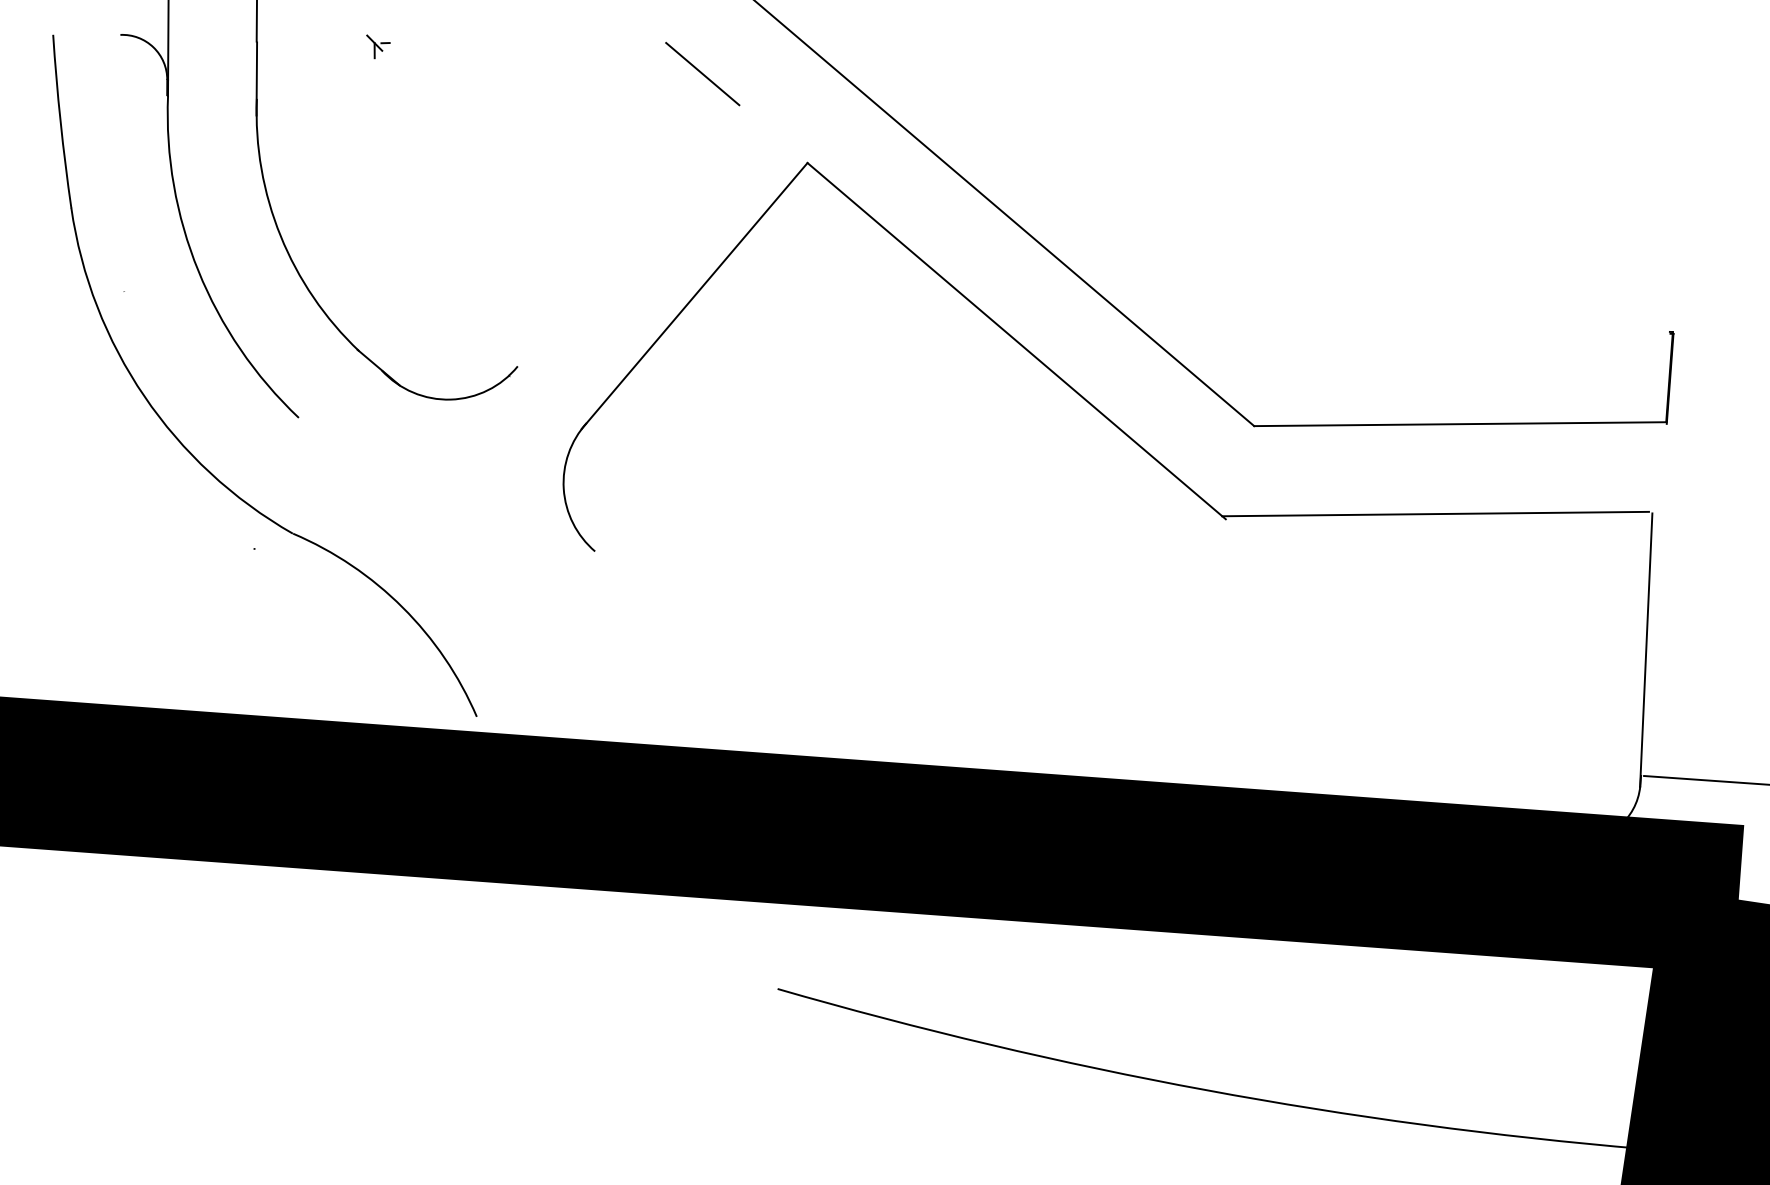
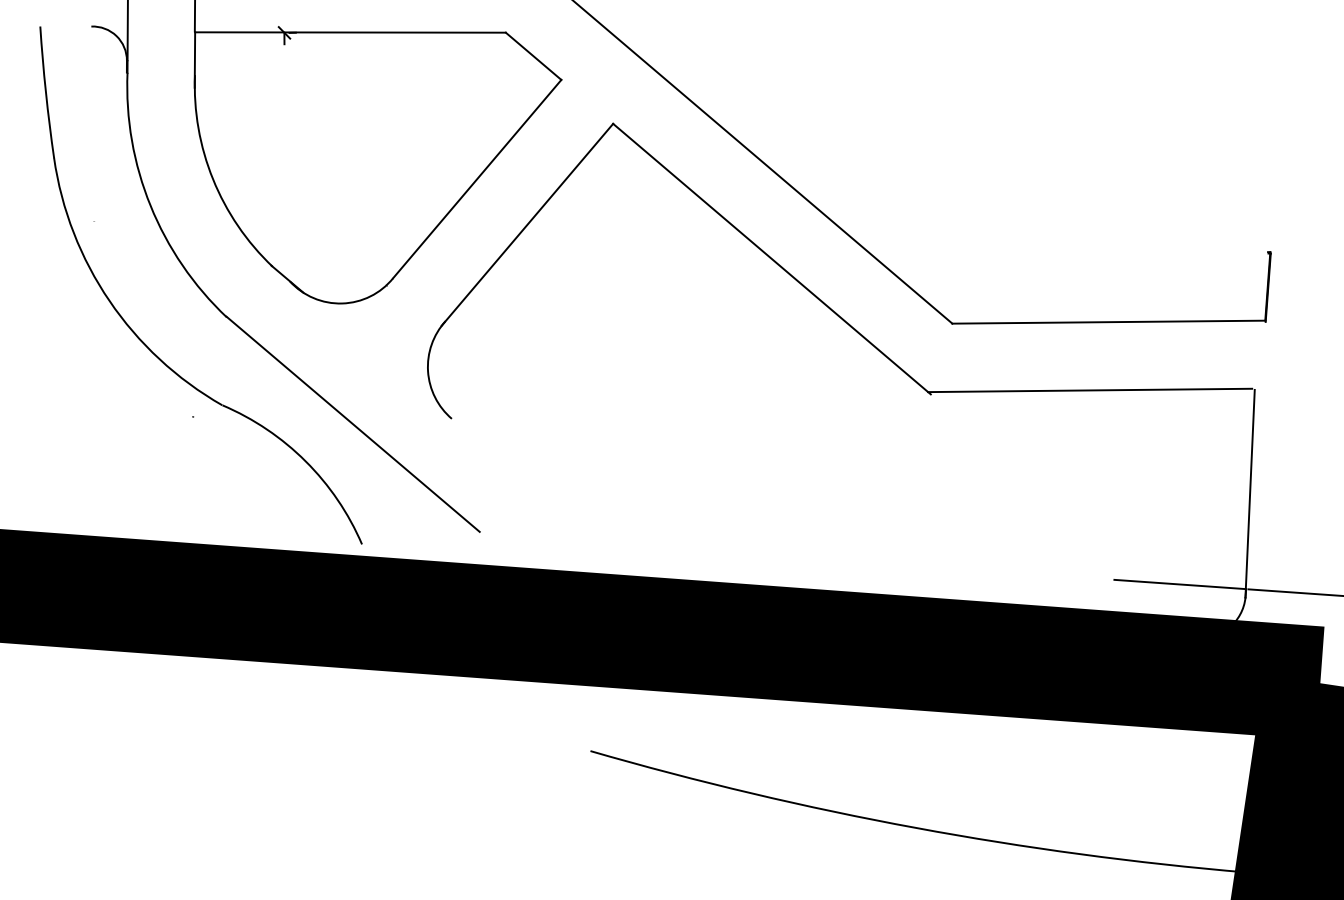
line: (461, 42) -> (350, 32), added
line: (628, 234) -> (477, 178), added
line: (464, 557) -> (352, 423), added
line: (1553, 769) -> (1179, 584), added

